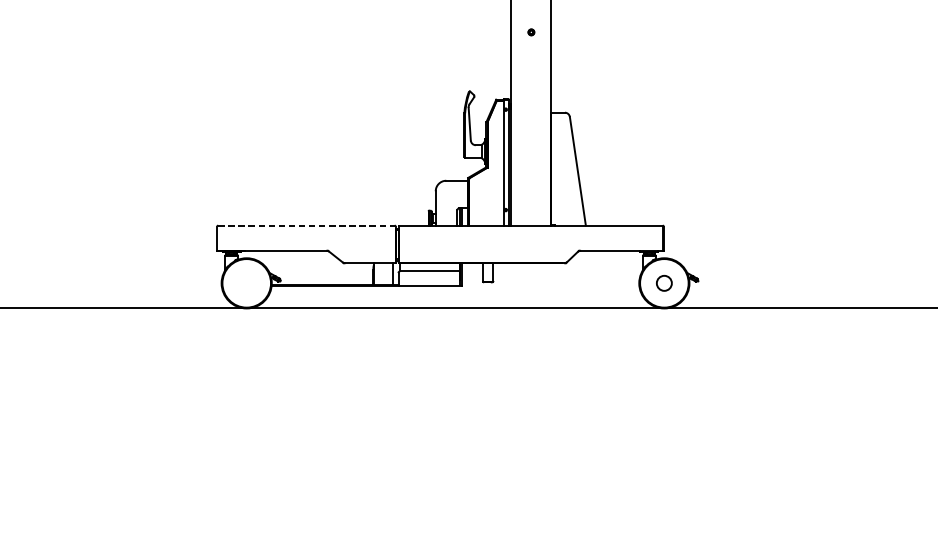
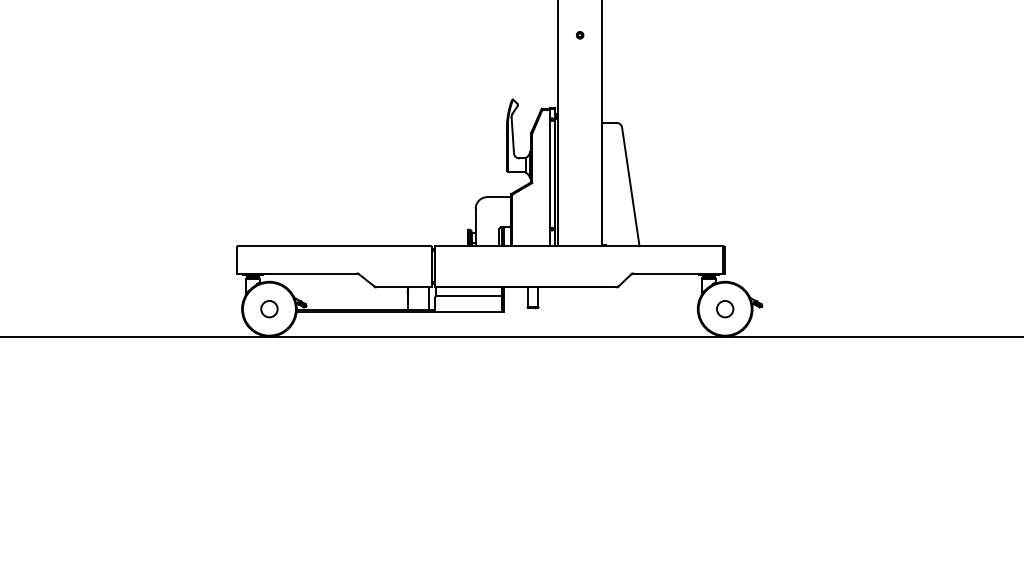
line: (307, 225) -> (335, 246), dashed -> solid
circle: (246, 283) -> (269, 309), added

